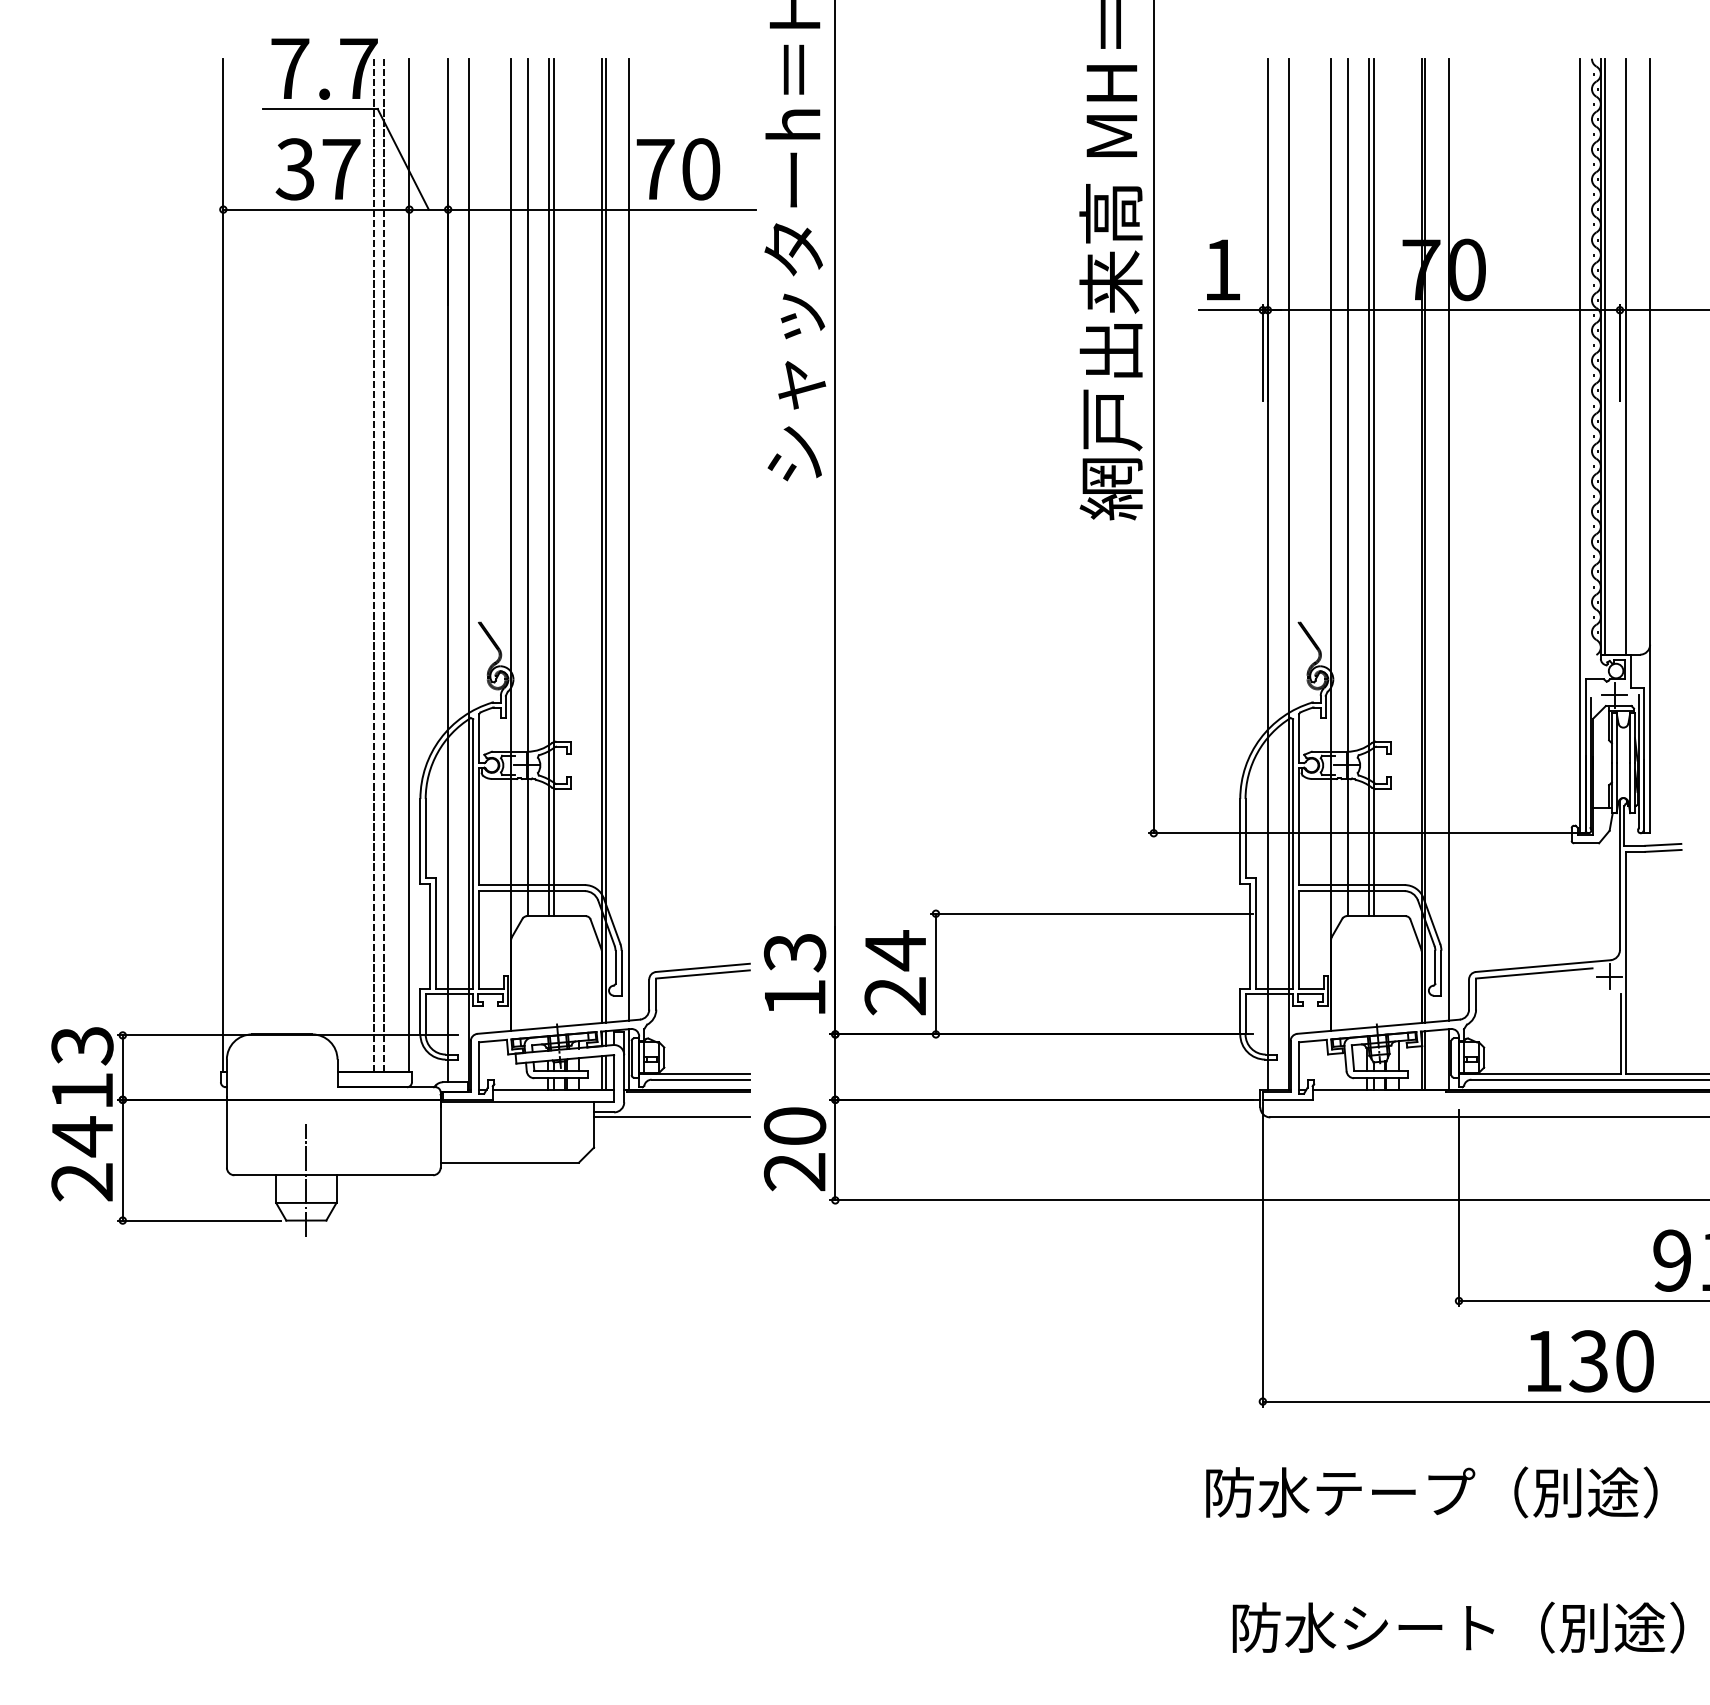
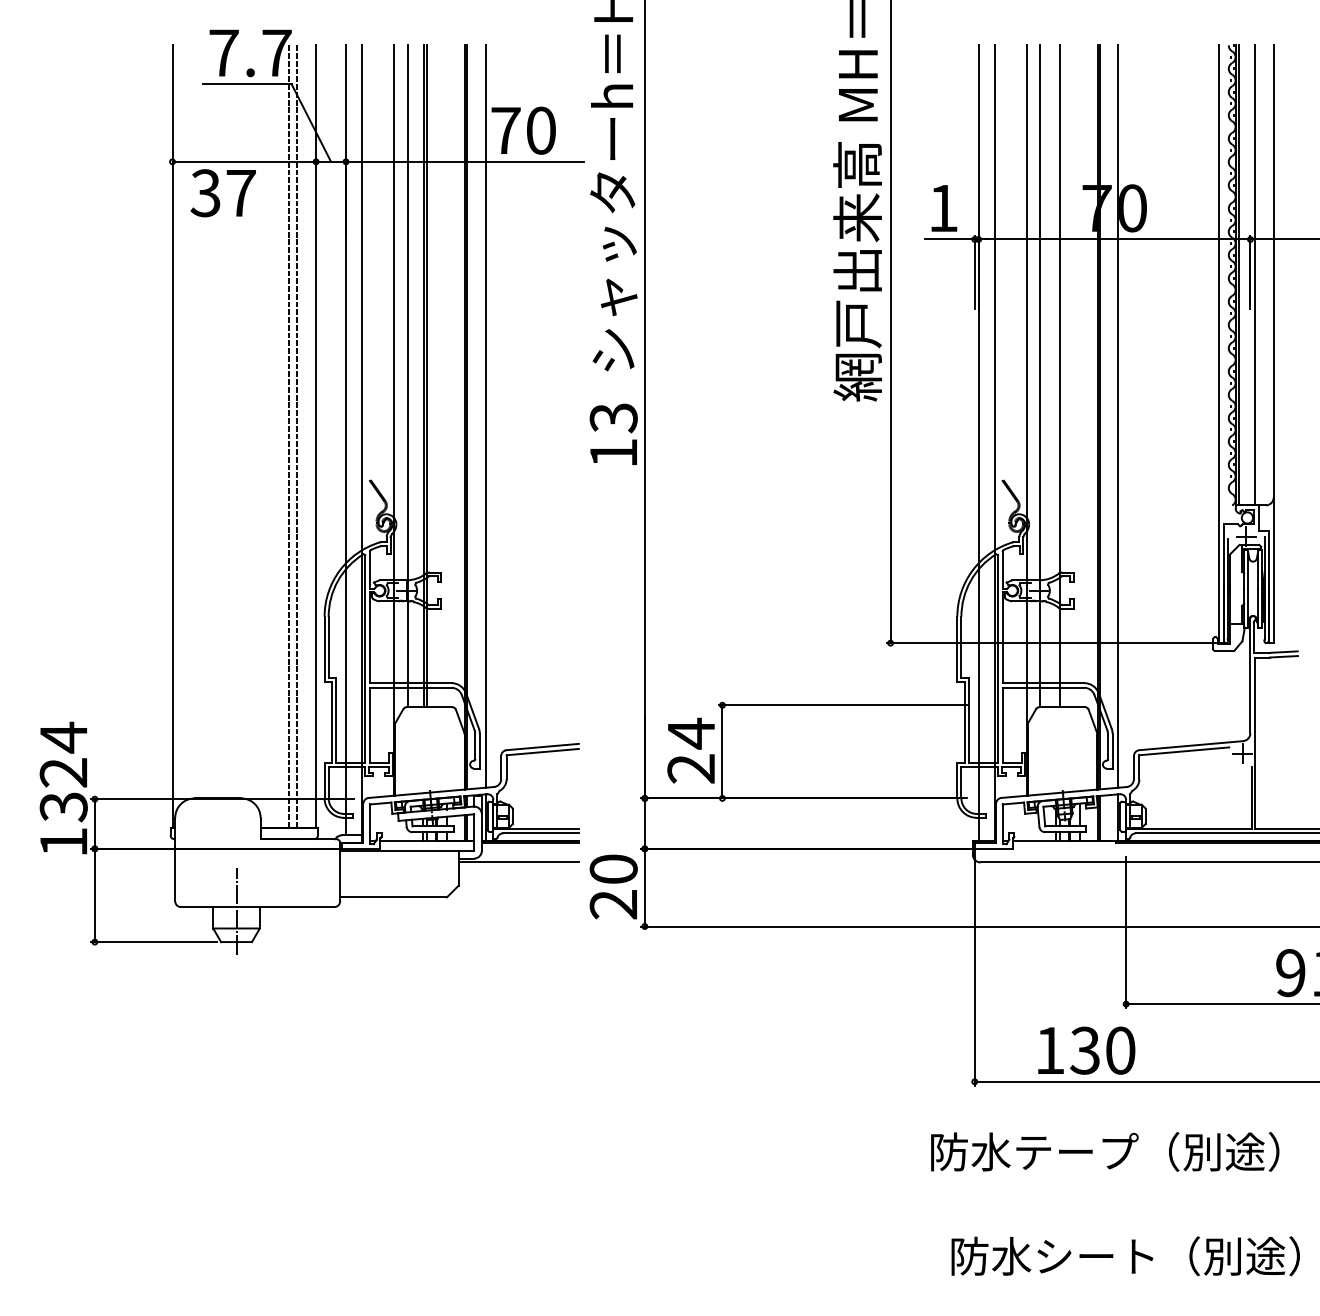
text: (317, 169) -> (222, 193), moved
line: (1368, 487) -> (1056, 376), removed
text: (794, 973) -> (613, 434), moved
text: (81, 1158) -> (63, 754), moved
text: (1590, 1361) -> (1086, 1050), moved

